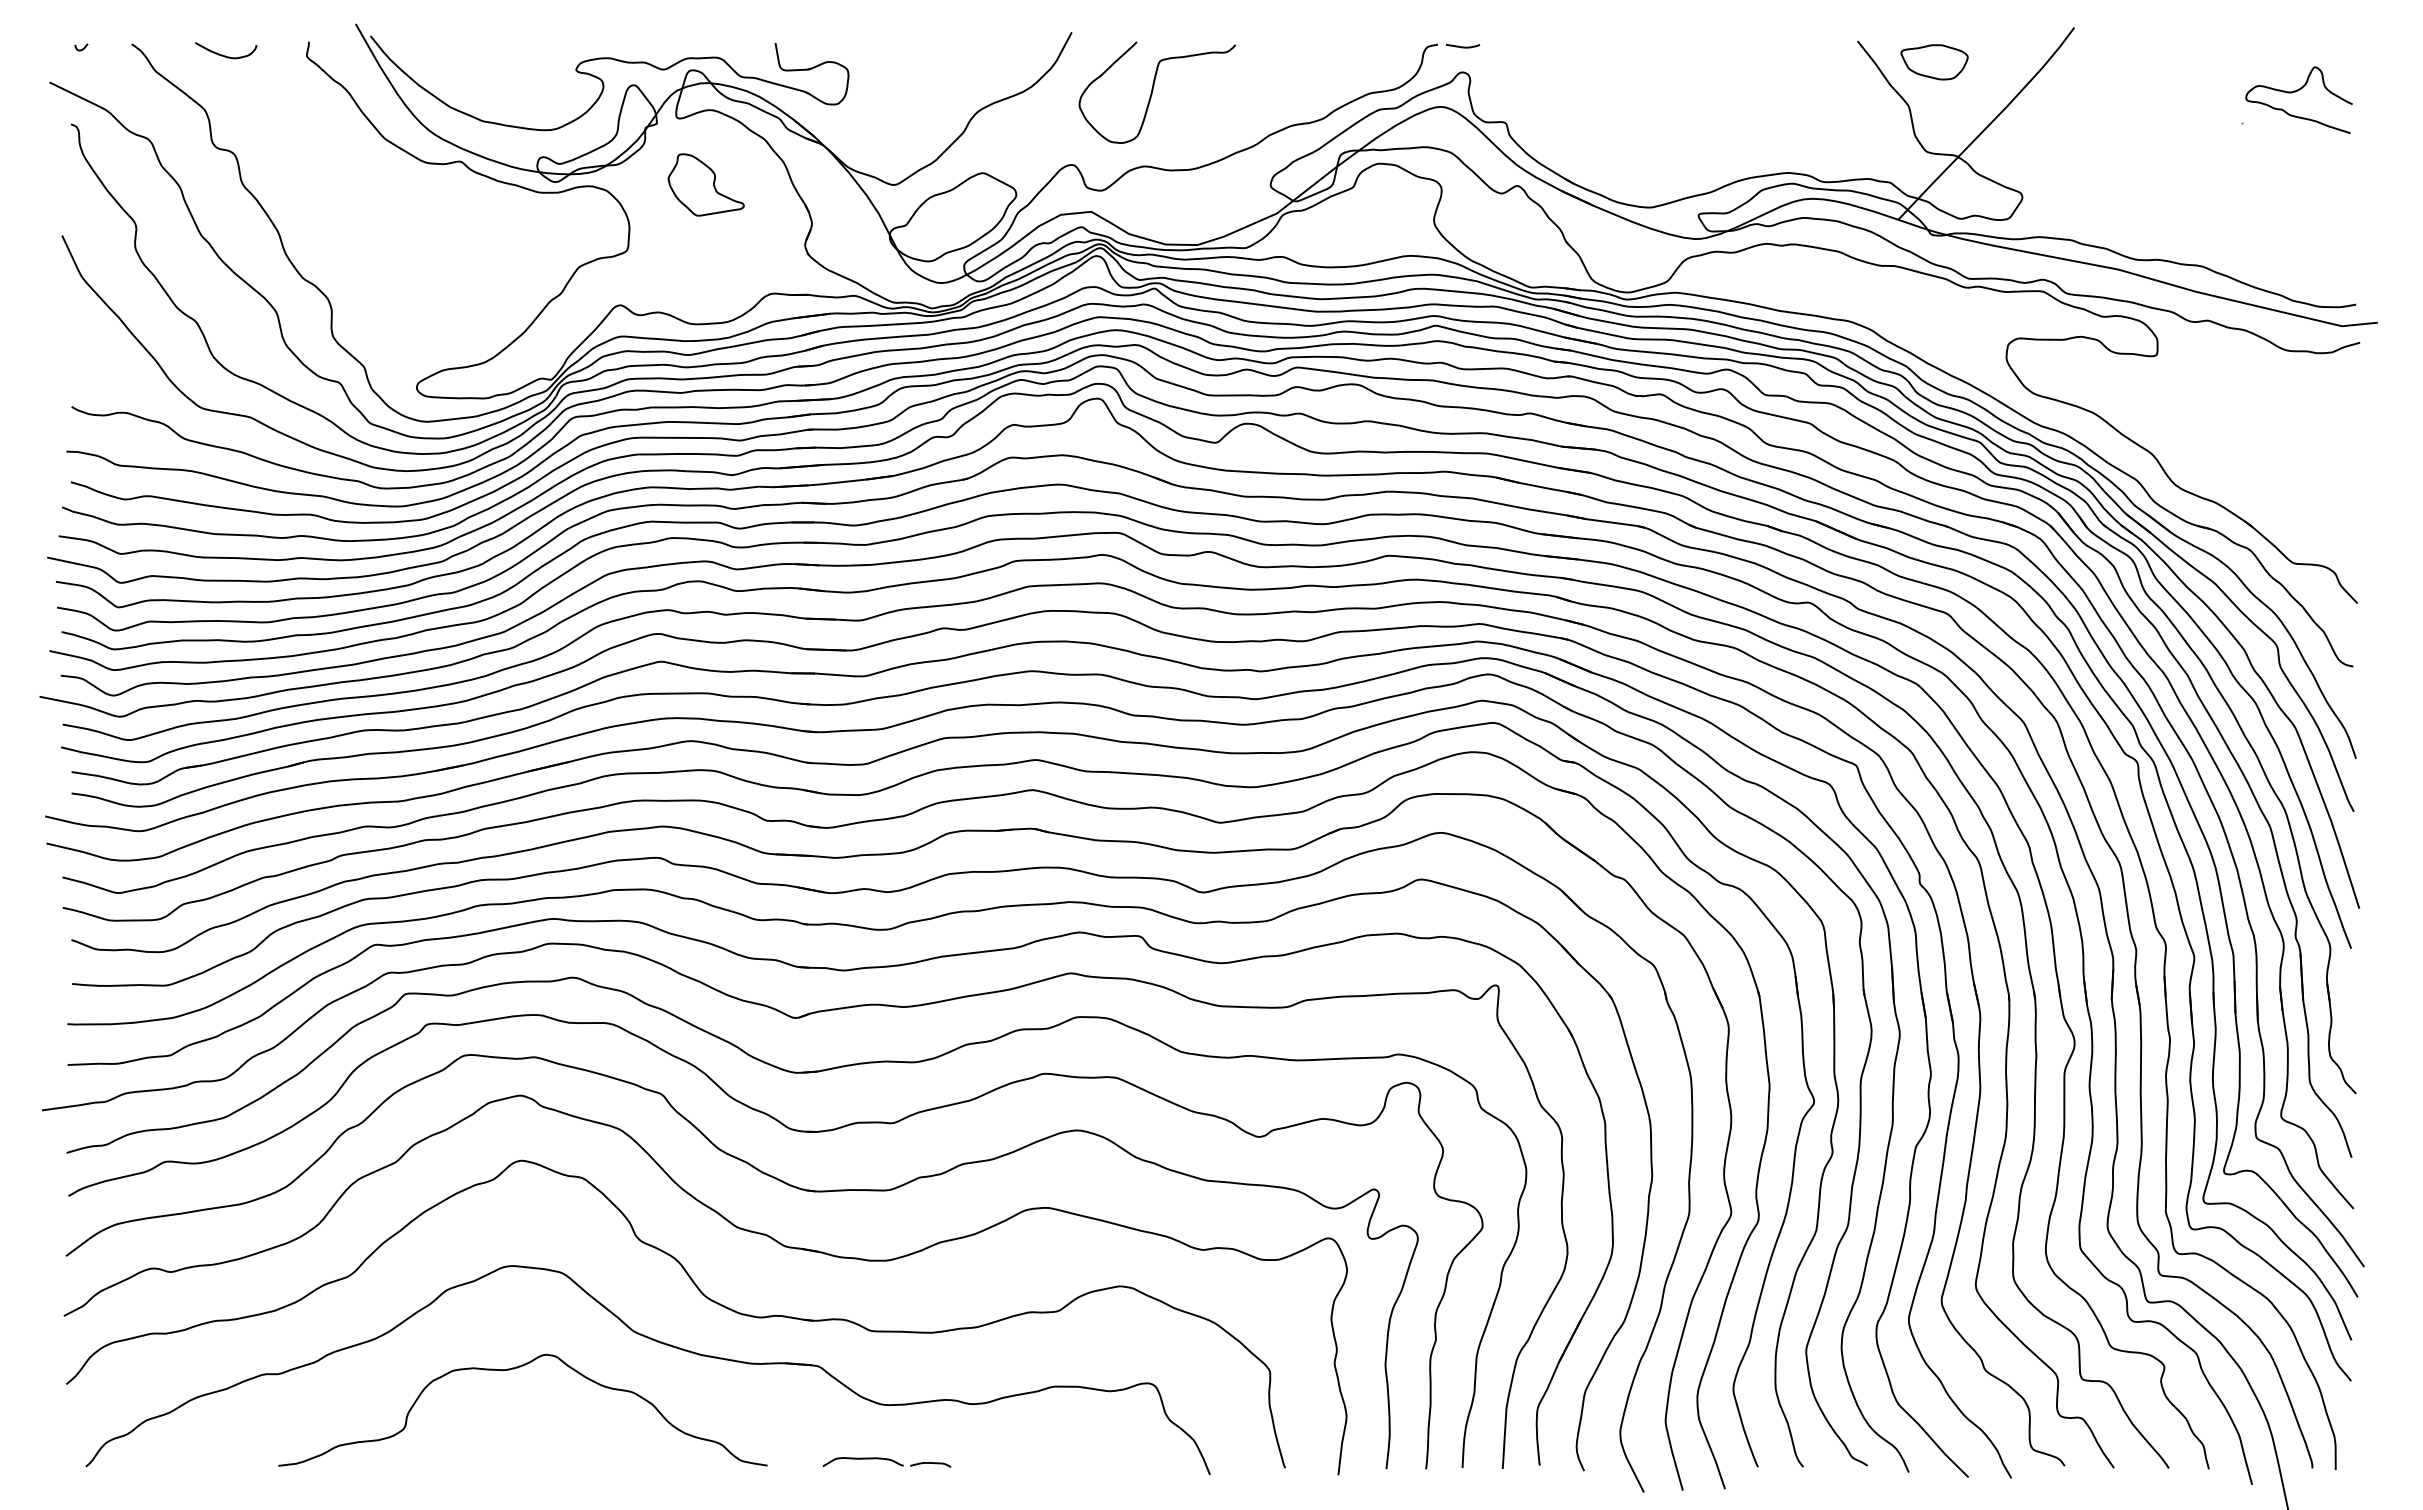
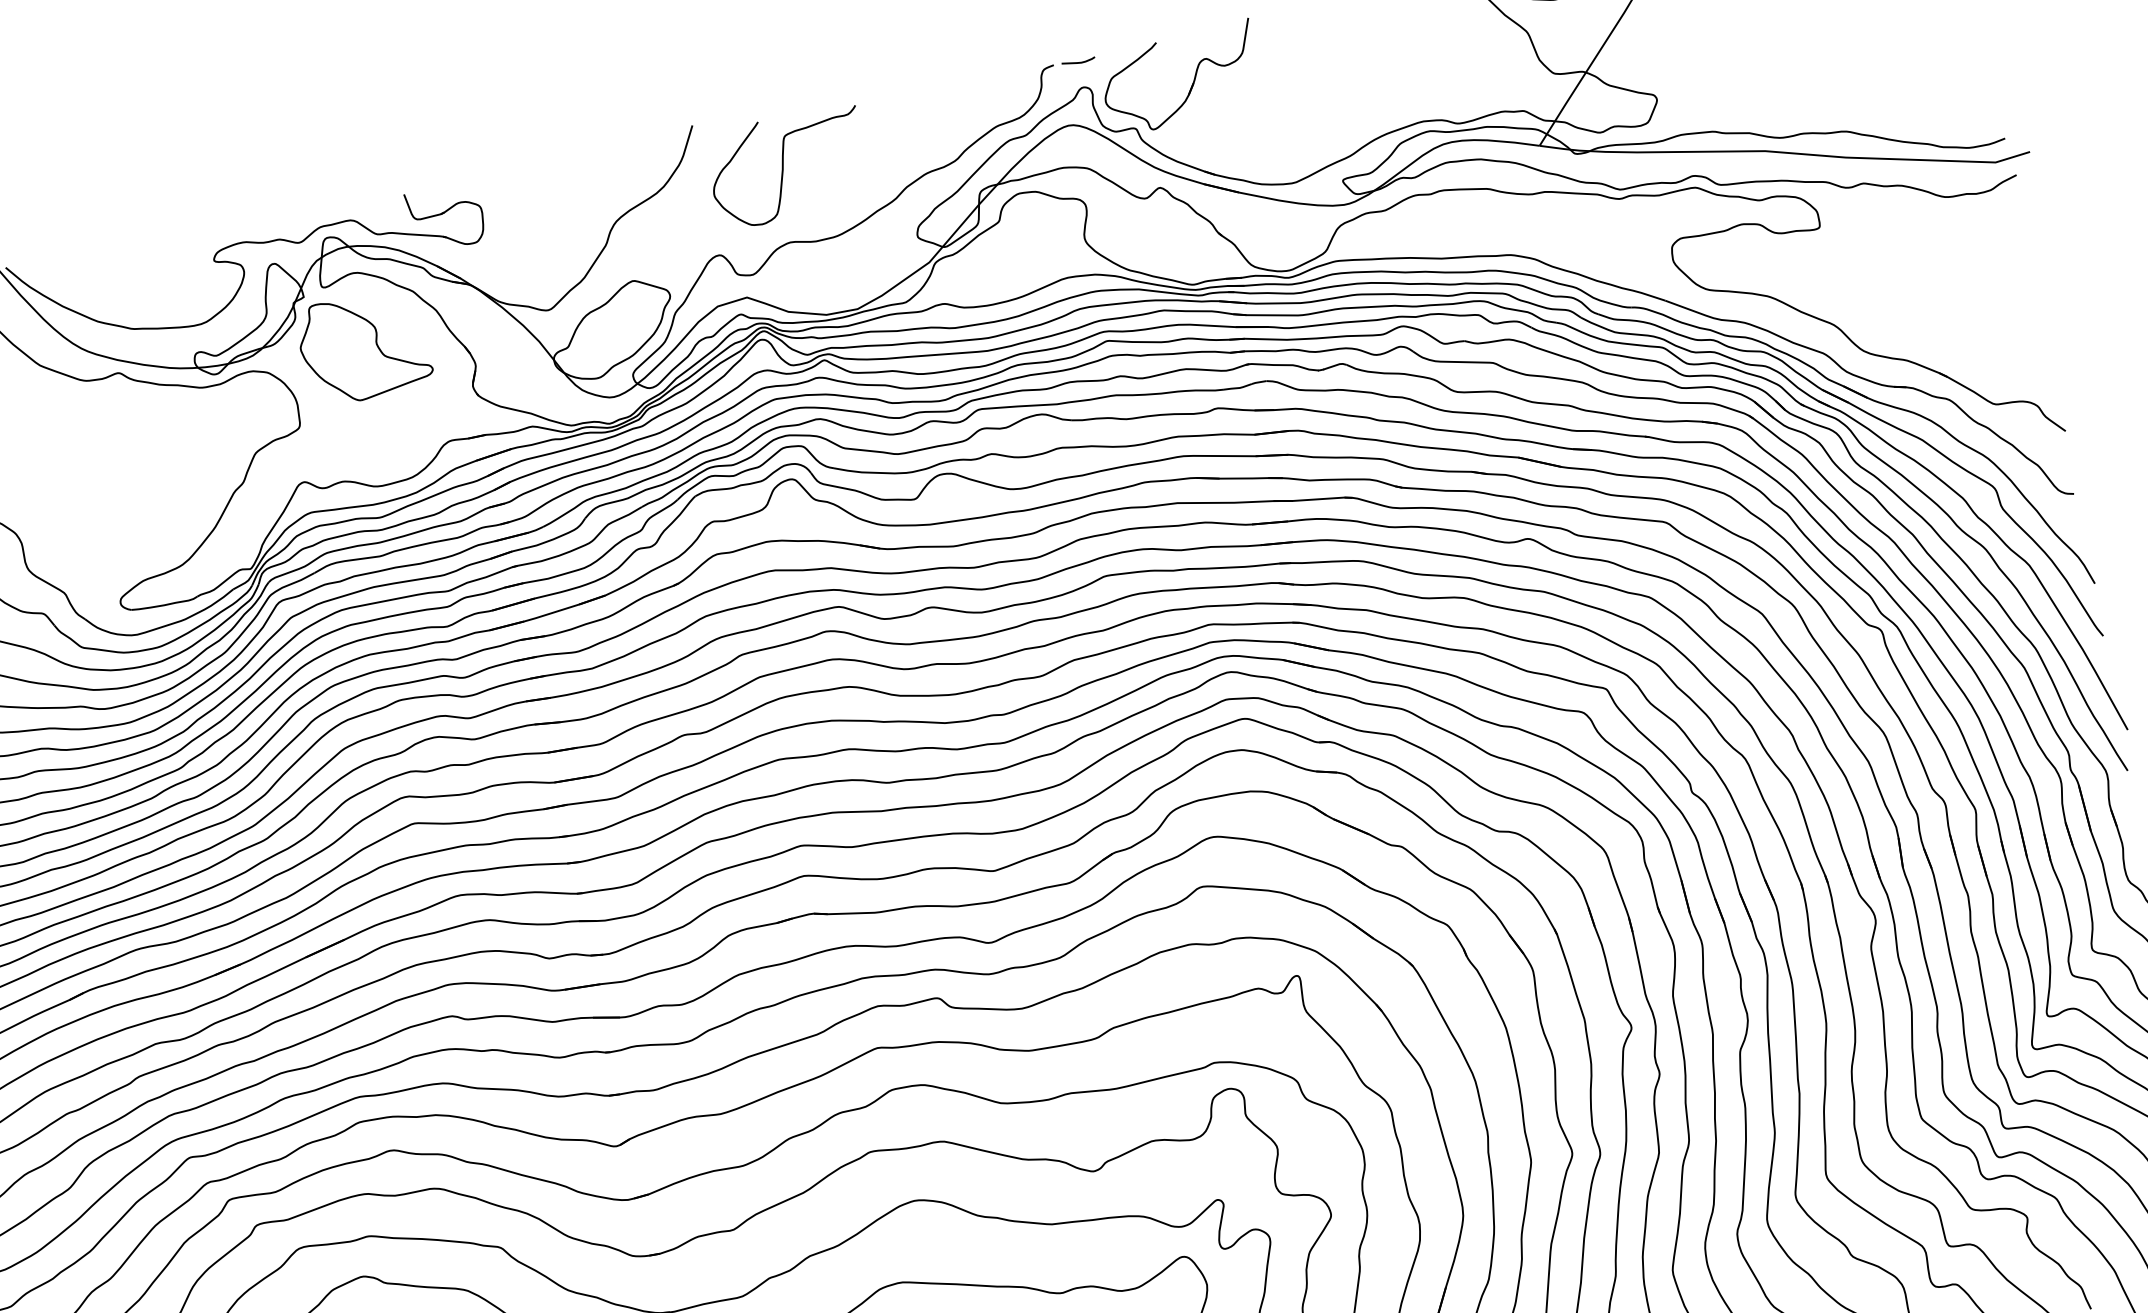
part: (1569, 90) -> (1191, 84), added
part: (705, 184) -> (363, 347), size x1.67

